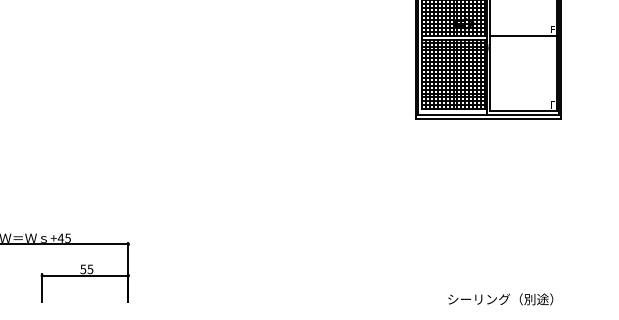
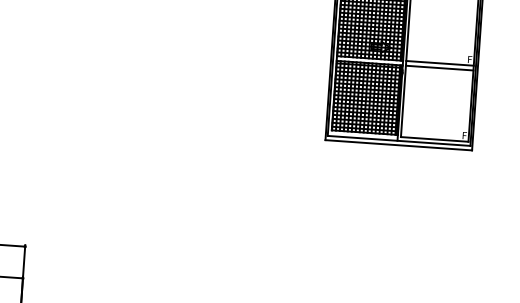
line: (523, 40) -> (439, 68), added

